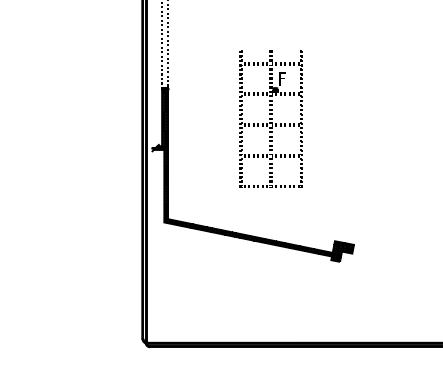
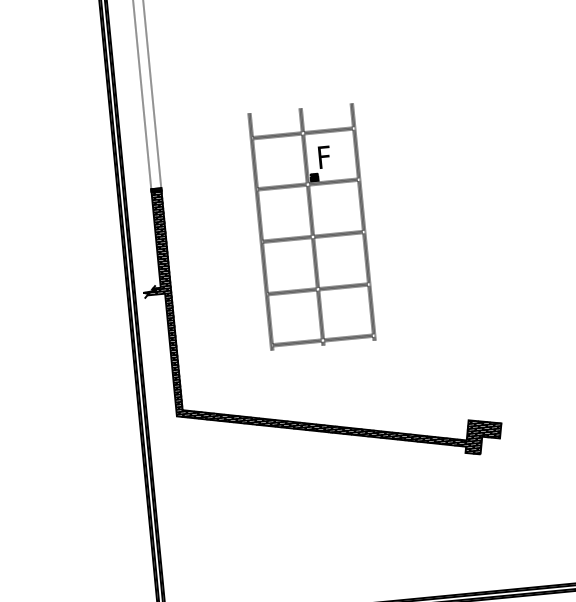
part: (270, 118) -> (310, 225), moved

